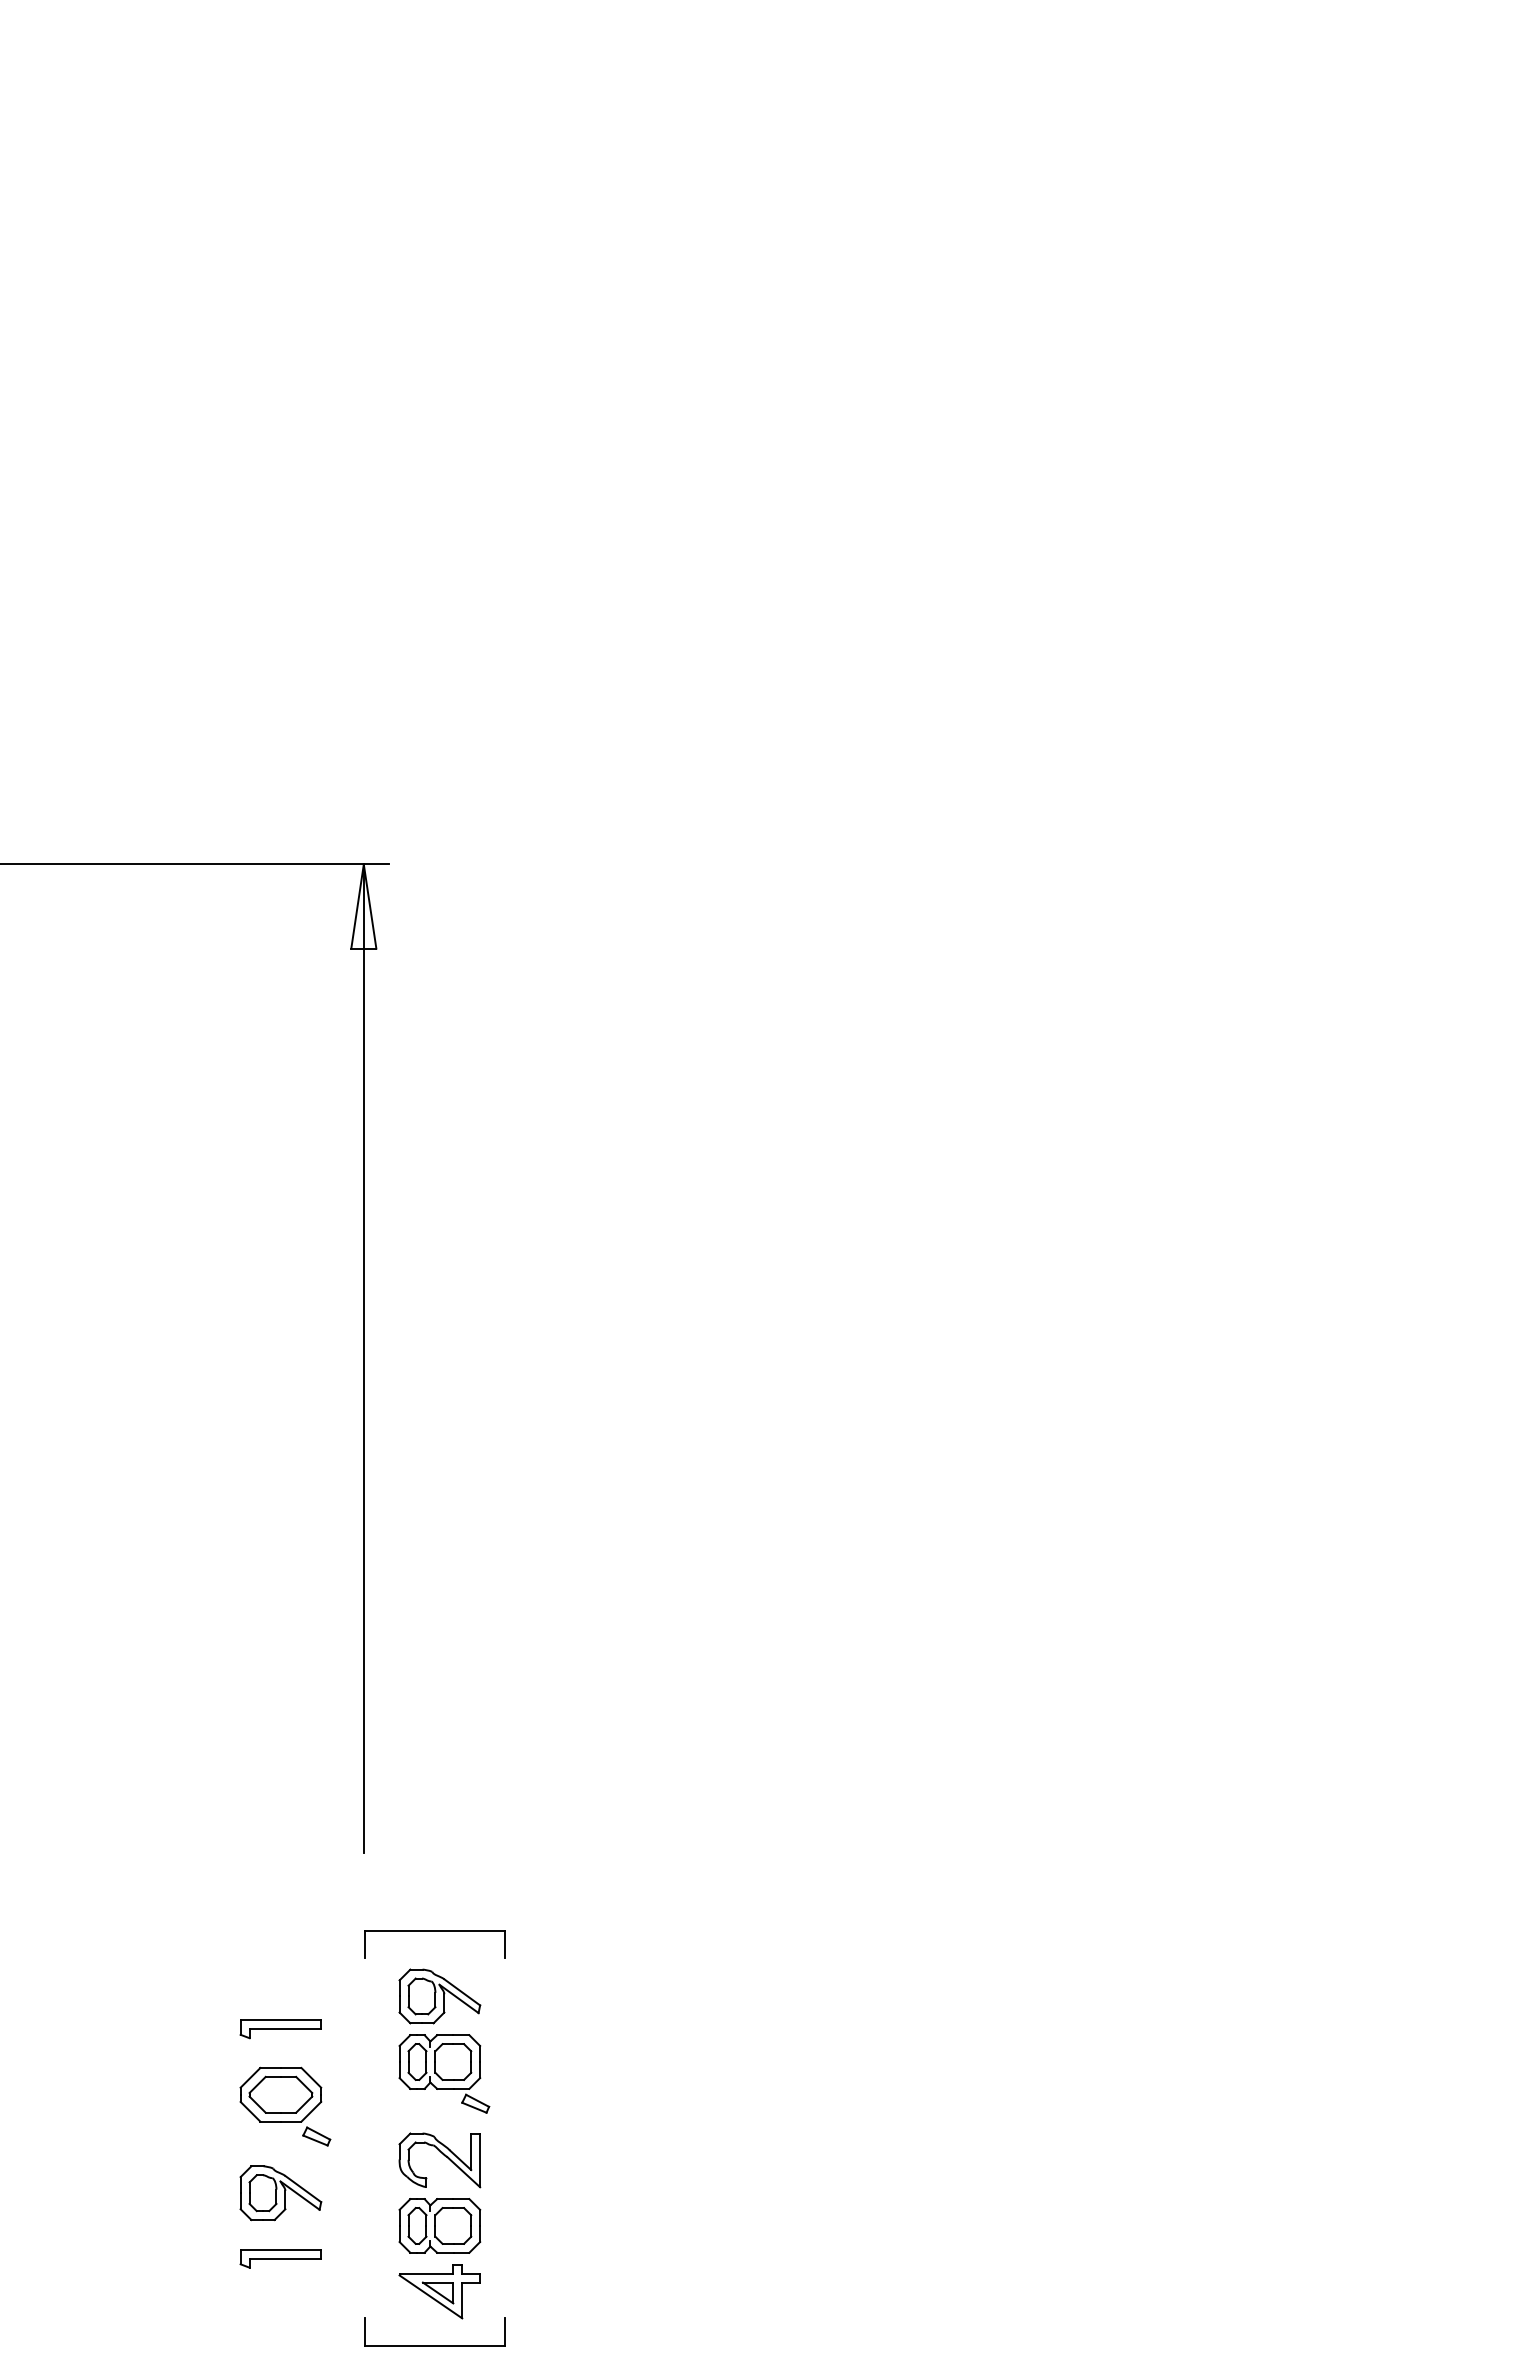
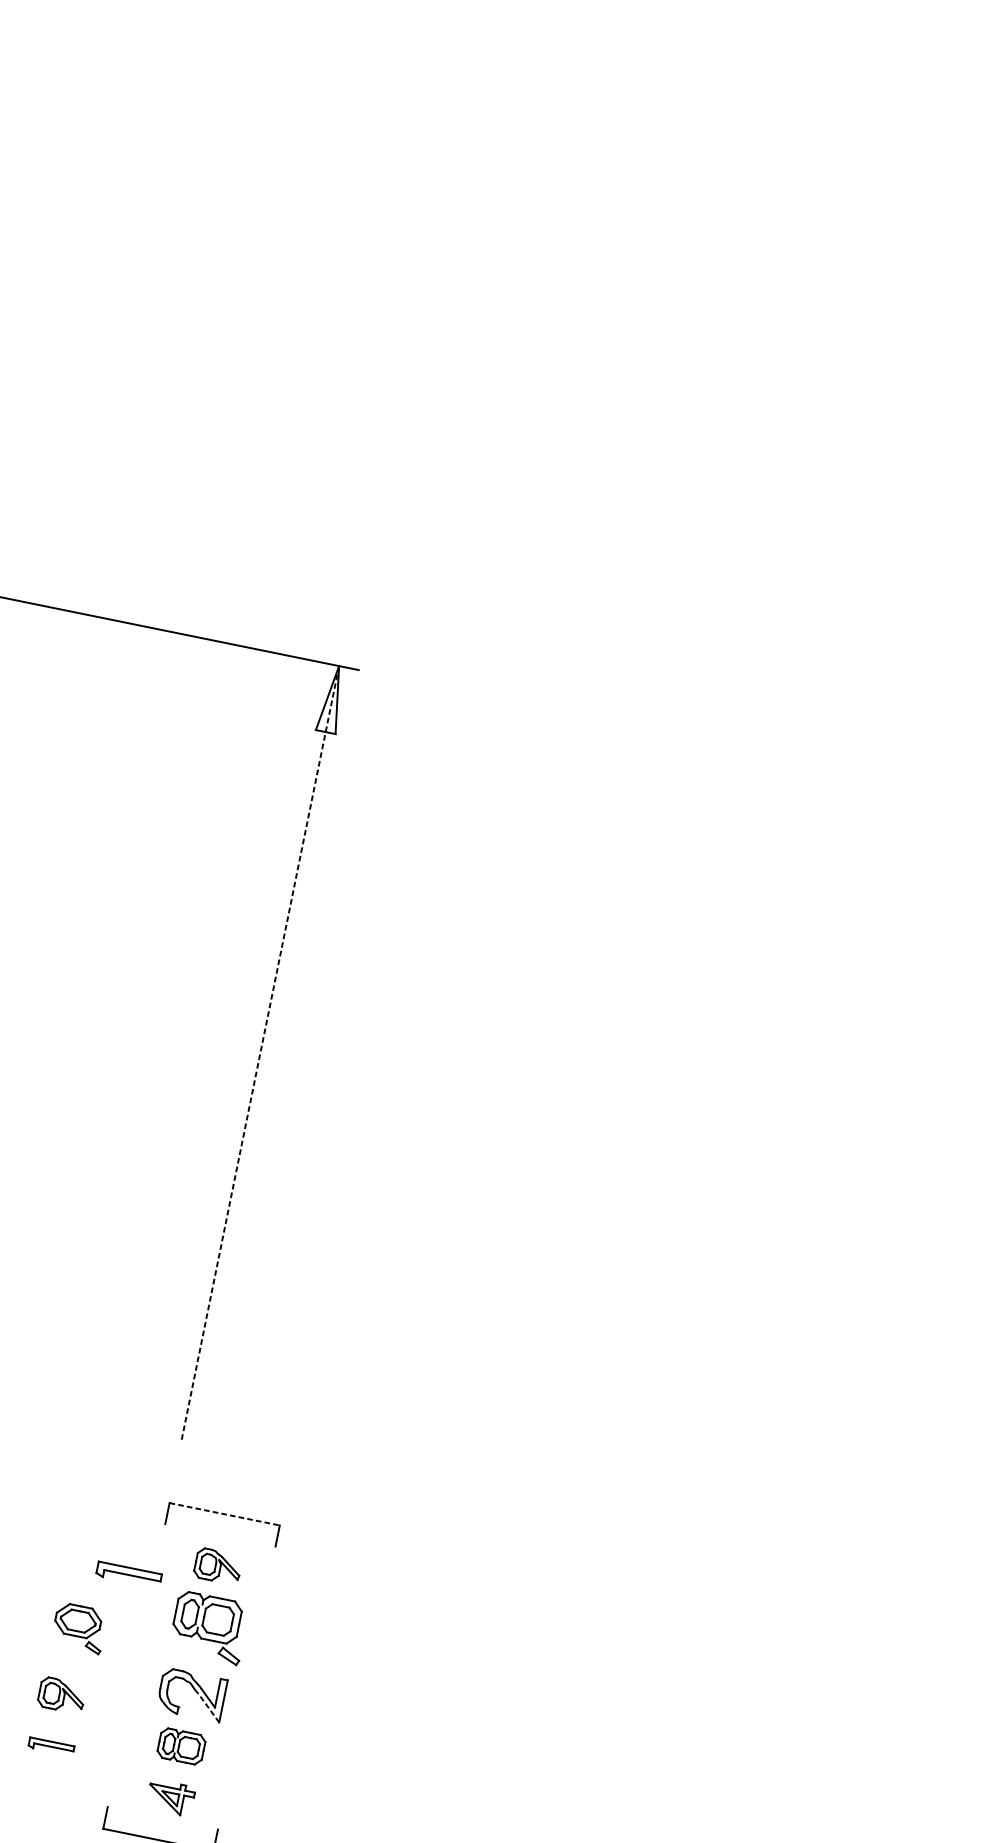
line: (363, 1359) -> (259, 1054), solid -> dashed
line: (435, 1931) -> (225, 1514), solid -> dashed
part: (439, 1996) -> (217, 1566), size x0.7
part: (280, 2029) -> (128, 1575), moved
part: (285, 2106) -> (79, 1628), size x0.7
line: (463, 2171) -> (208, 1707), solid -> dashed
part: (280, 2193) -> (61, 1695), size x0.7
part: (439, 2225) -> (181, 1746), size x0.7
part: (280, 2258) -> (51, 1746), size x0.7
part: (439, 2291) -> (170, 1797), size x0.7

